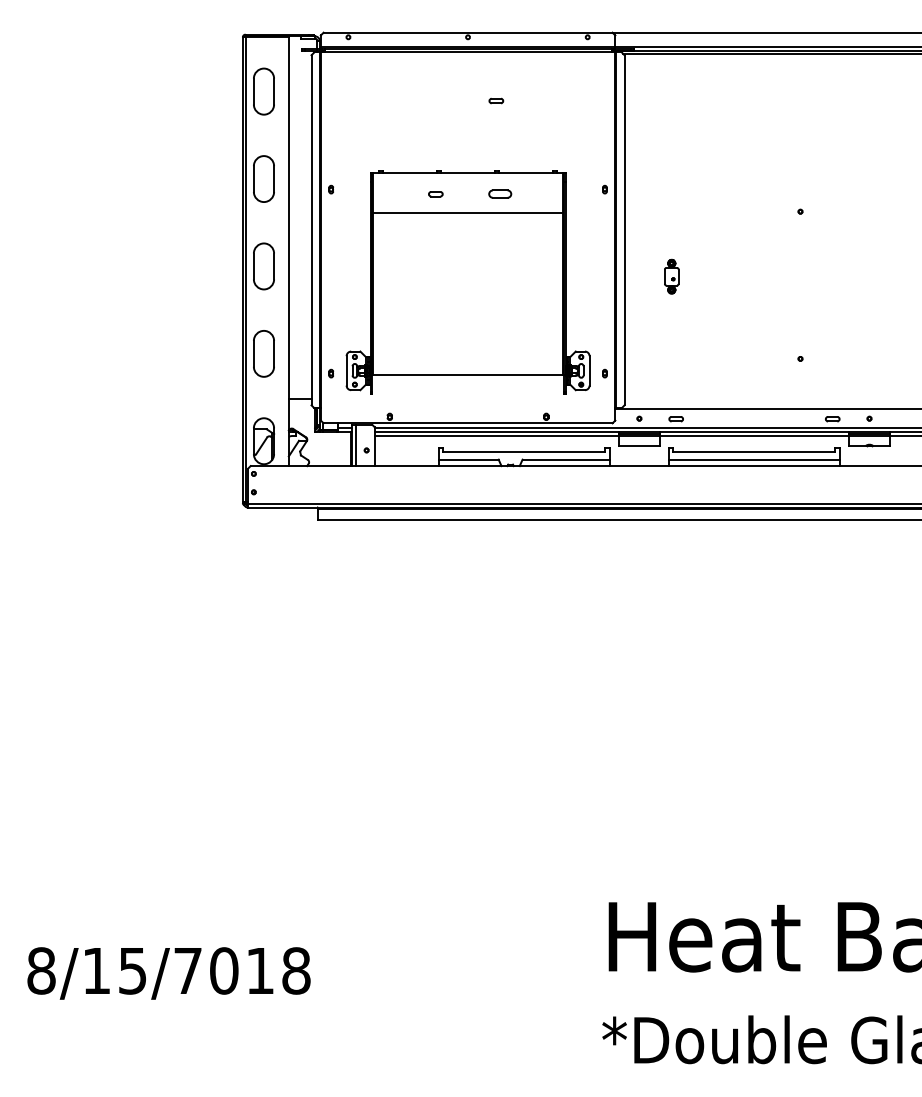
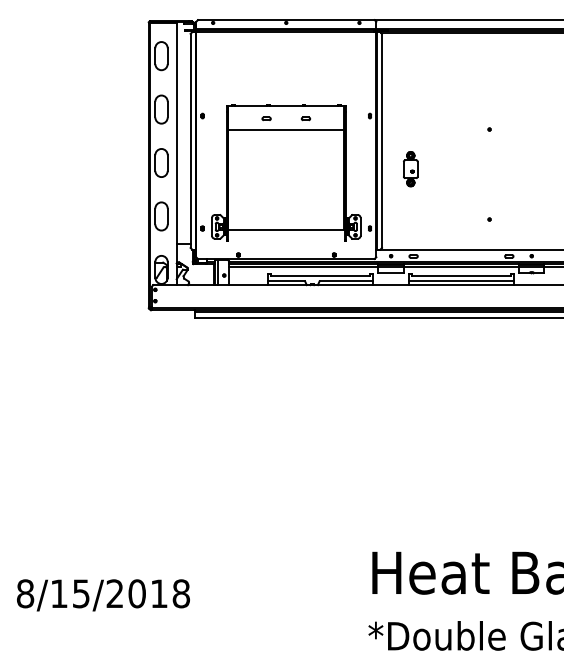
part: (496, 100) -> (303, 61), removed
part: (499, 193) -> (305, 118), size x0.62
part: (671, 277) -> (410, 169), size x1.67
text: (187, 970) -> (114, 593), 8/15/7018 -> 8/15/2018

